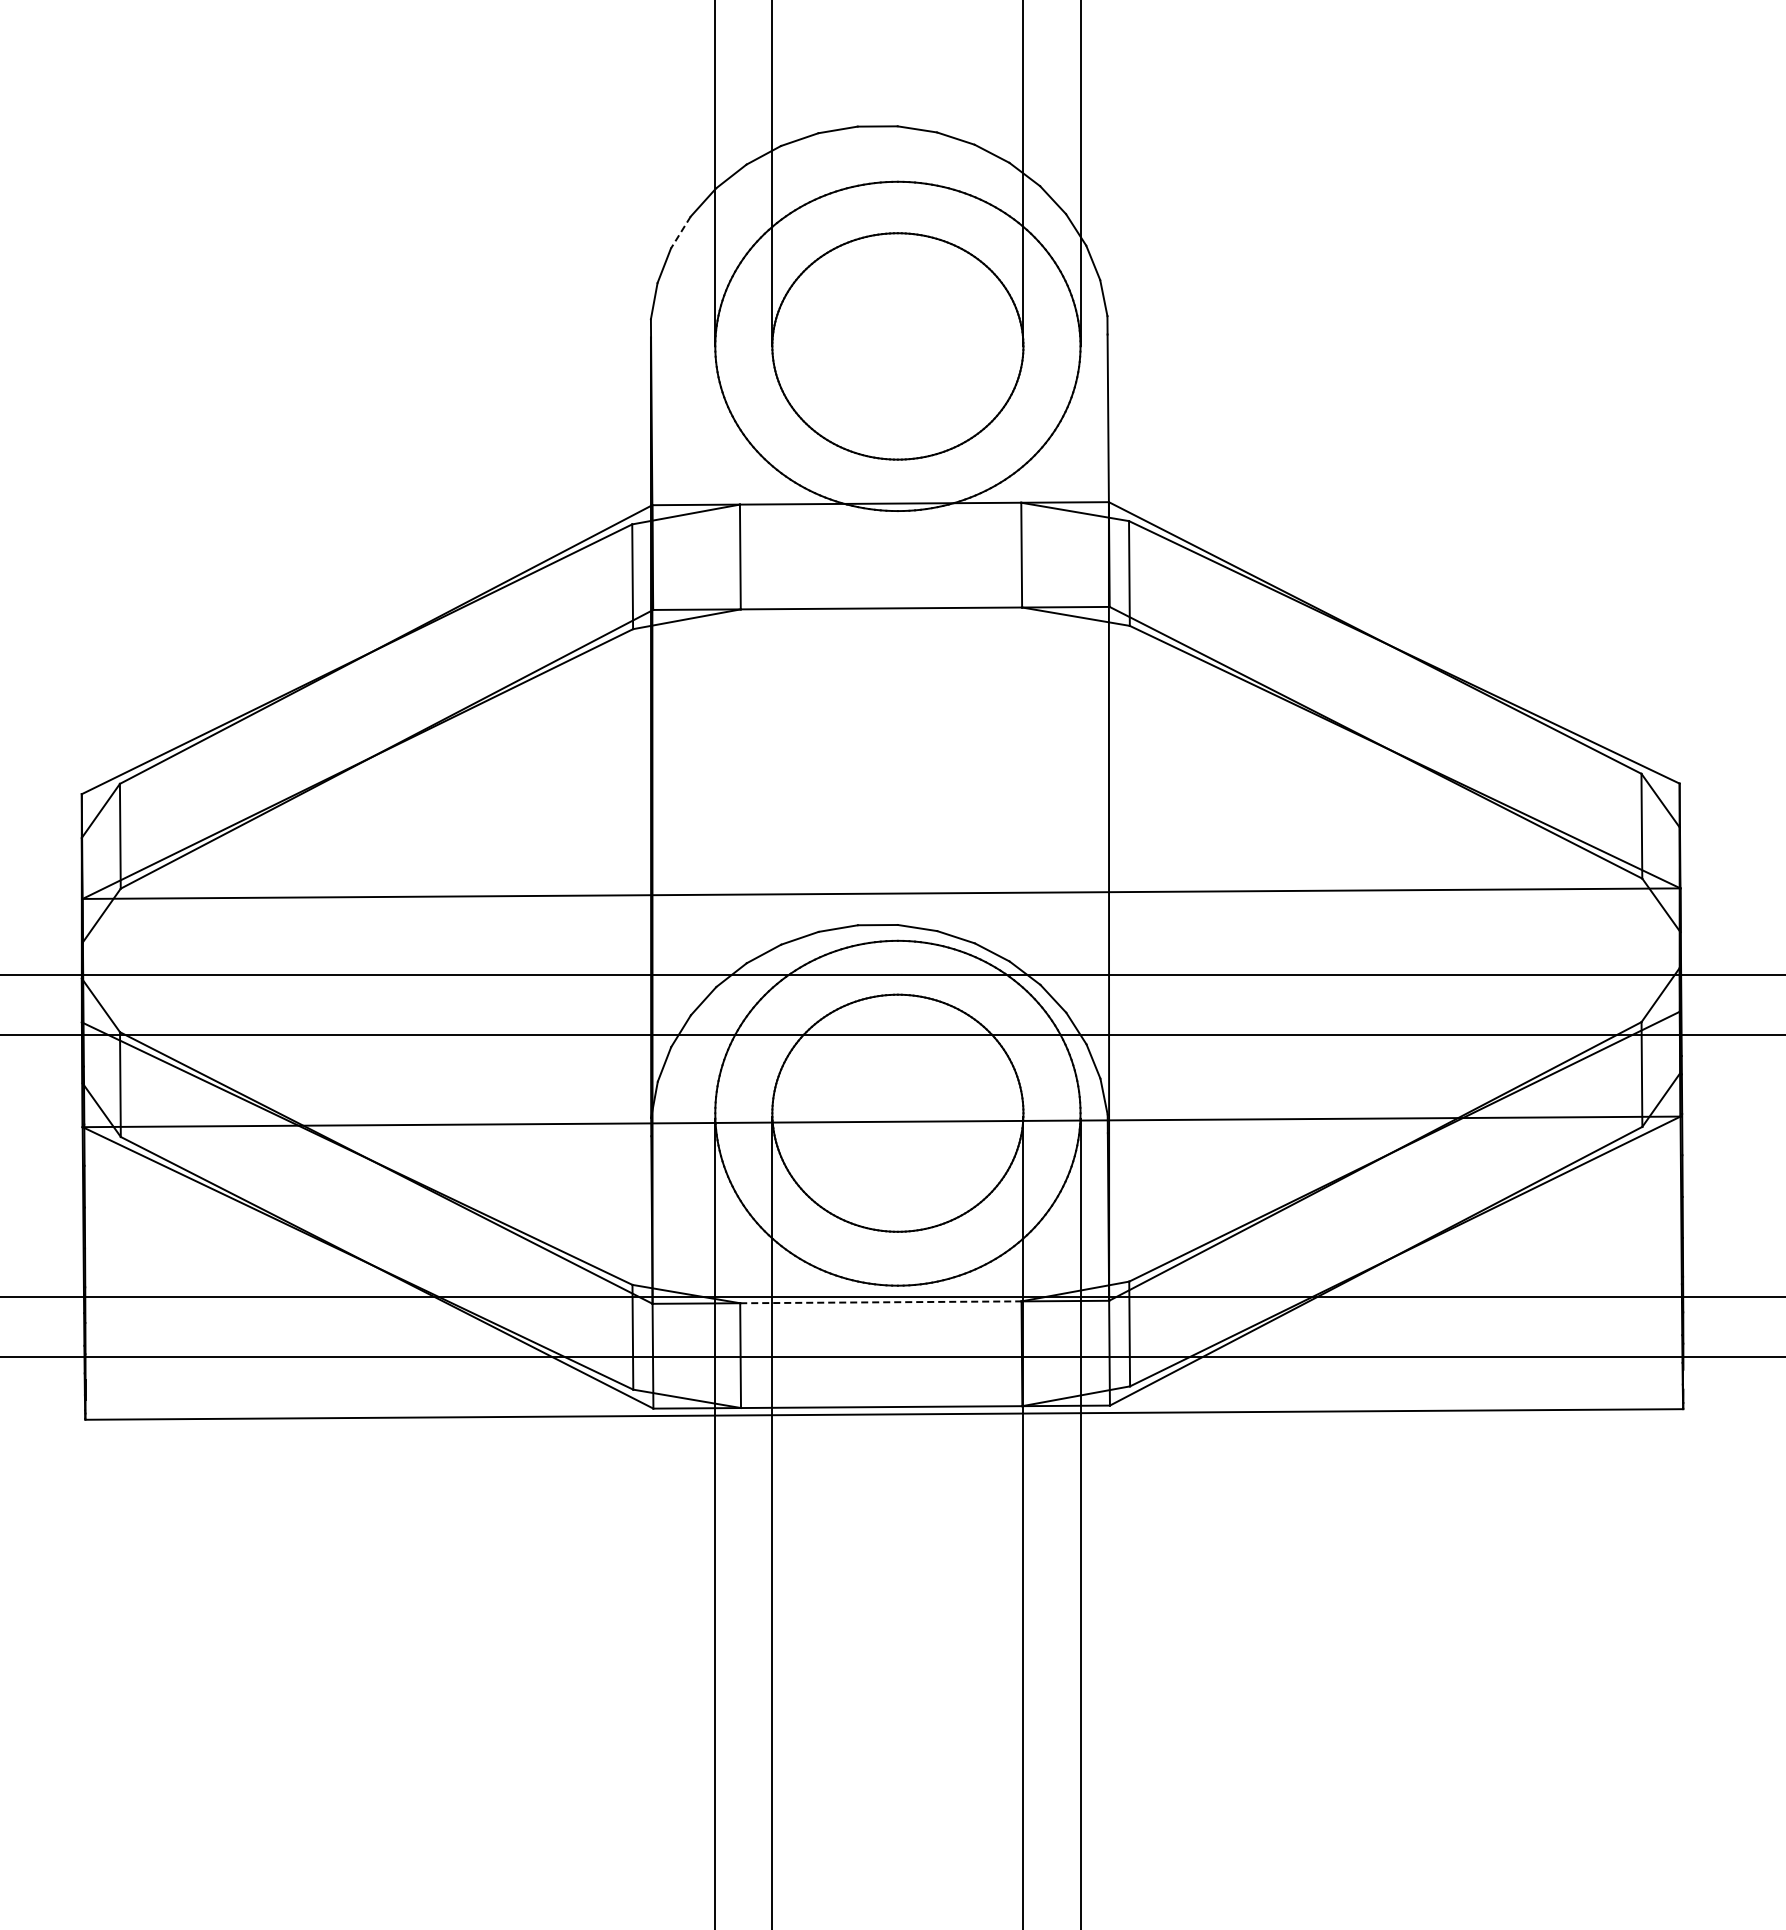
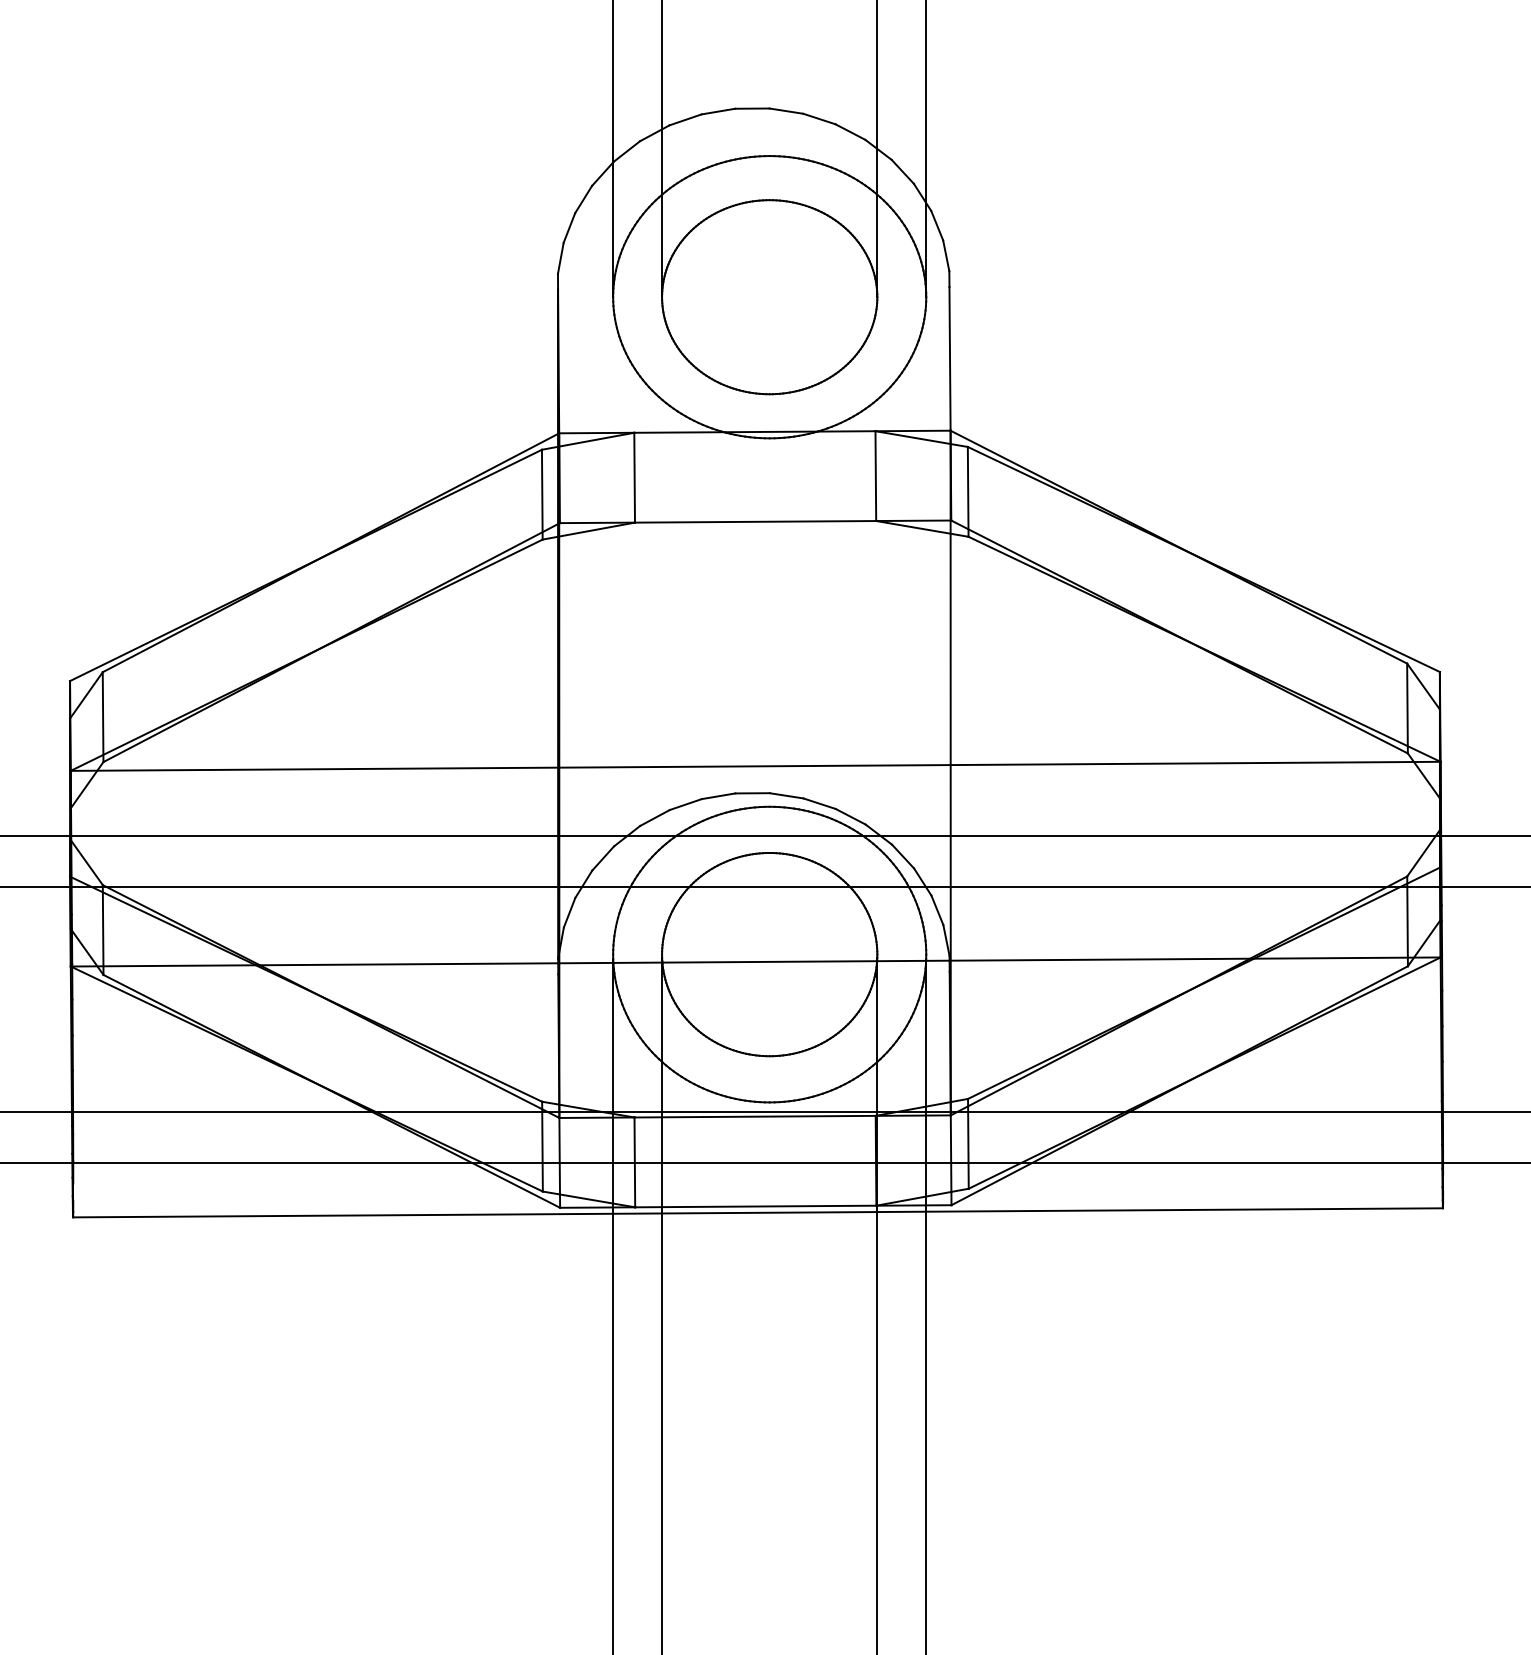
line: (680, 232) -> (583, 199), dashed -> solid
line: (880, 1302) -> (754, 1116), dashed -> solid

